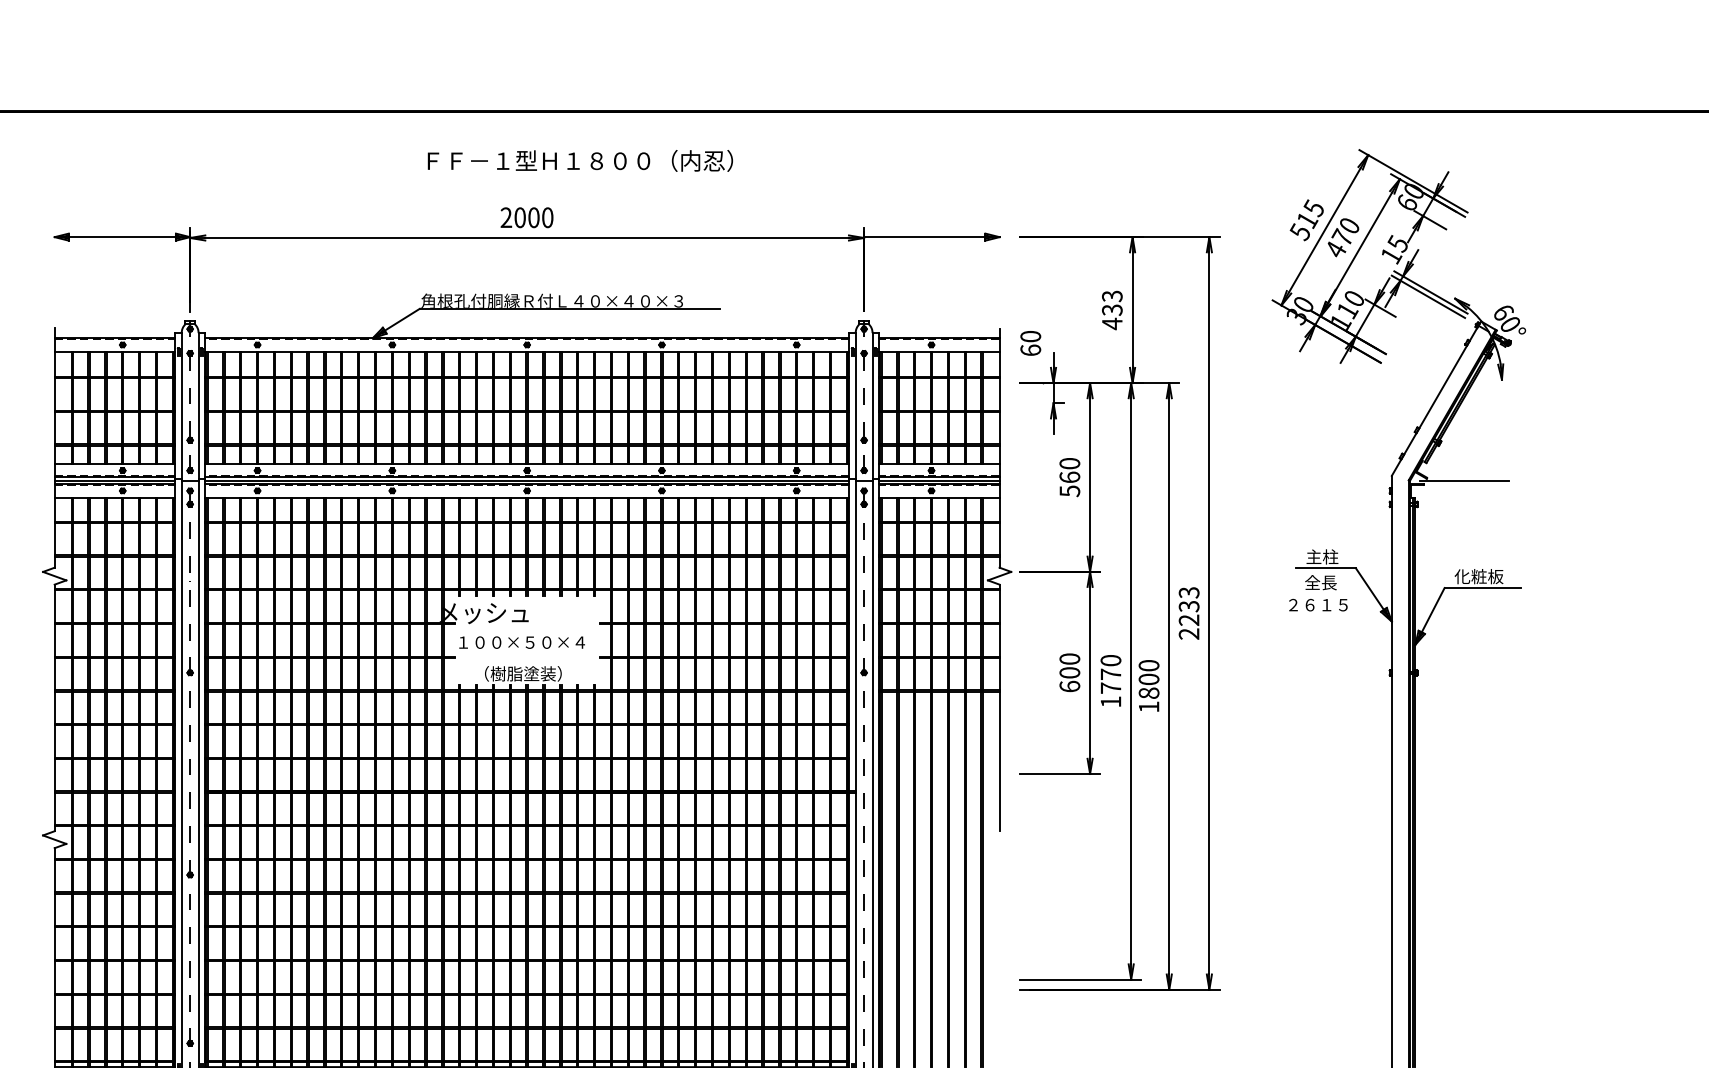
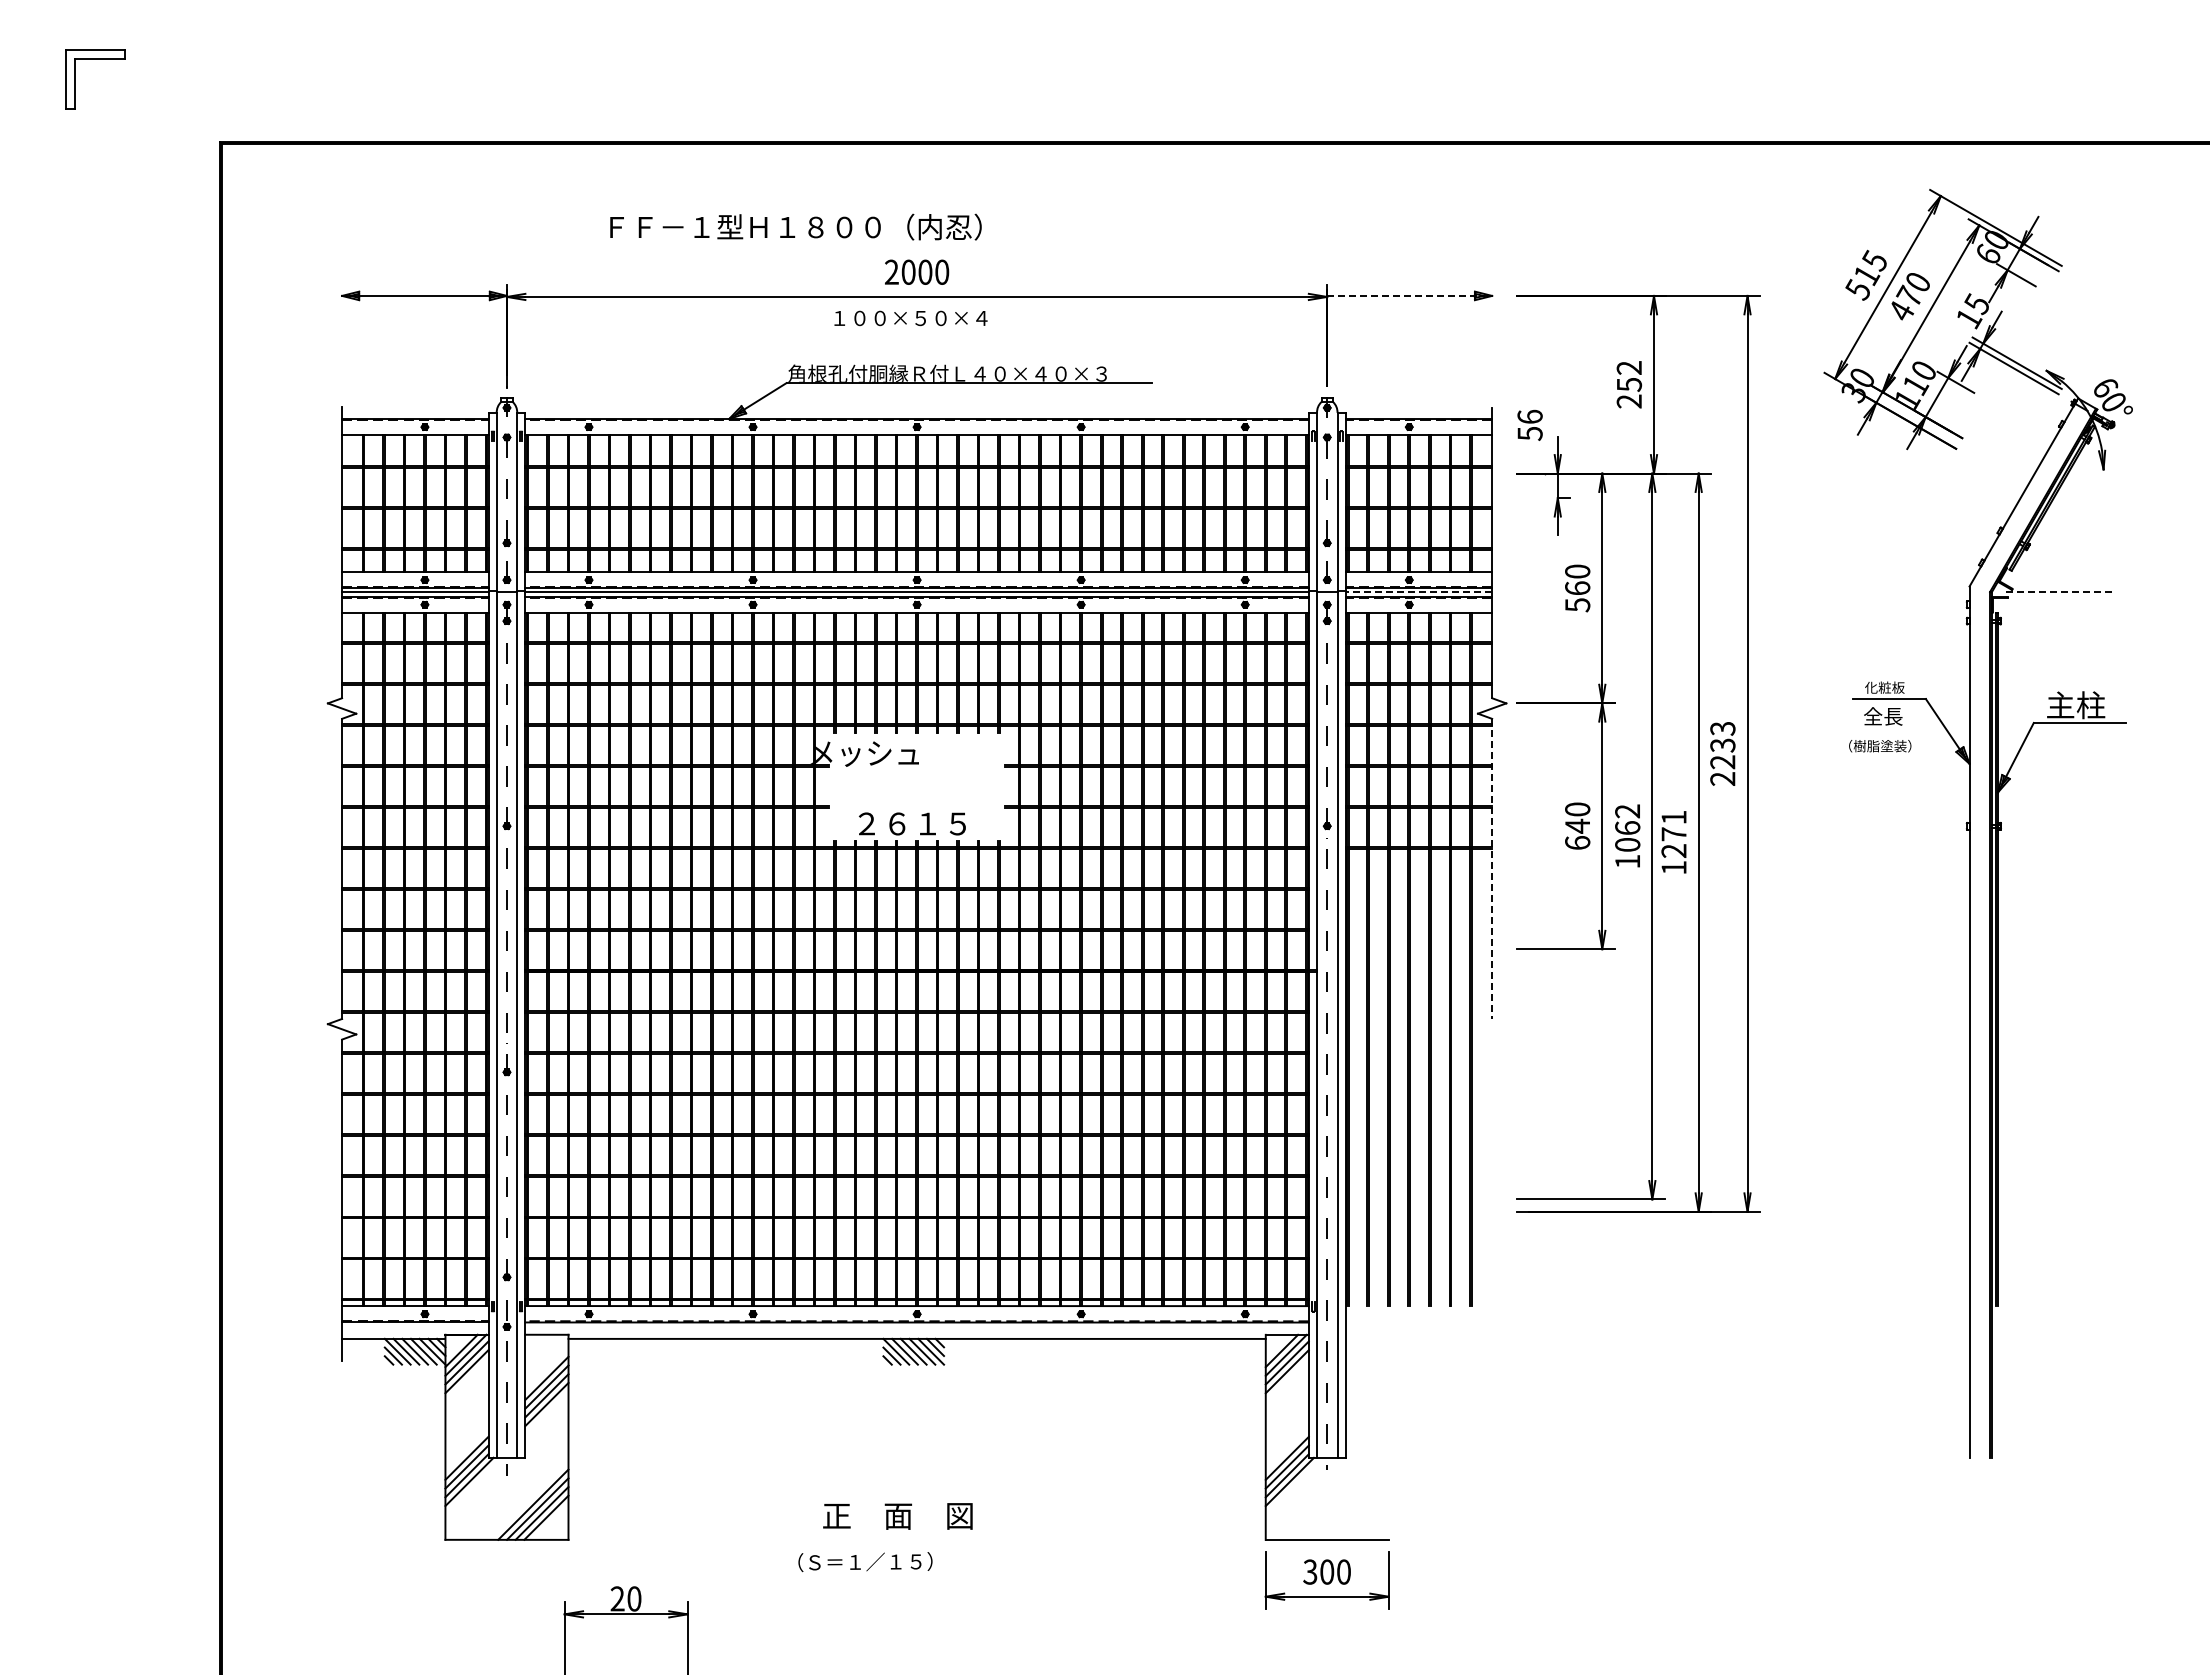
text: (580, 160) -> (795, 226), moved
line: (932, 236) -> (1410, 295), solid -> dashed
text: (1112, 310) -> (1629, 385), 433 -> 252
text: (1030, 342) -> (1529, 424), 60 -> 56
line: (939, 480) -> (1418, 592), solid -> dashed
line: (1464, 480) -> (2057, 592), solid -> dashed
text: (1321, 556) -> (1884, 684), 主柱 -> 化粧板
text: (1478, 573) -> (2075, 705), 化粧板 -> 主柱
text: (1317, 605) -> (1879, 744), ２６１５ -> （樹脂塗装）
text: (521, 642) -> (910, 318), moved
text: (522, 671) -> (911, 824), （樹脂塗装） -> ２６１５
text: (1069, 672) -> (1577, 825), 600 -> 640
text: (1110, 673) -> (1627, 827), 1770 -> 1062
text: (1148, 678) -> (1673, 833), 1800 -> 1271
line: (999, 708) -> (1492, 869), solid -> dashed

